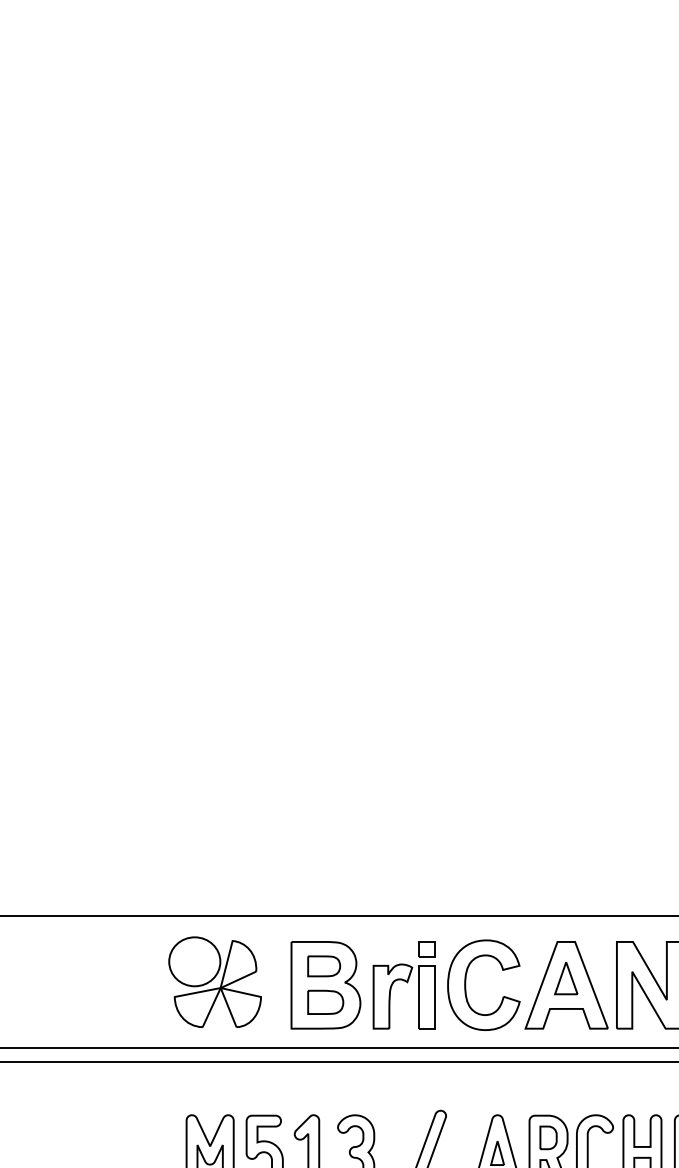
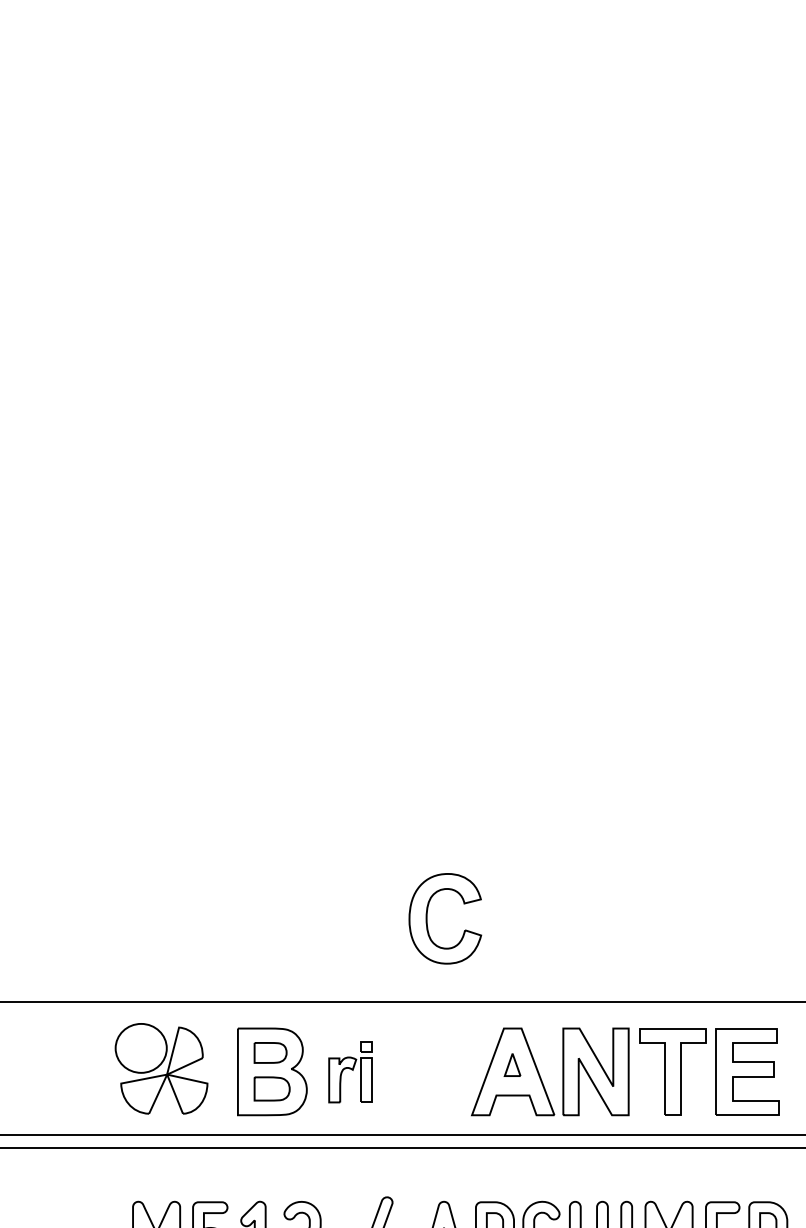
part: (566, 977) -> (512, 1064), size x0.7
part: (466, 984) -> (427, 918), moved
part: (404, 985) -> (350, 1072), size x0.7

